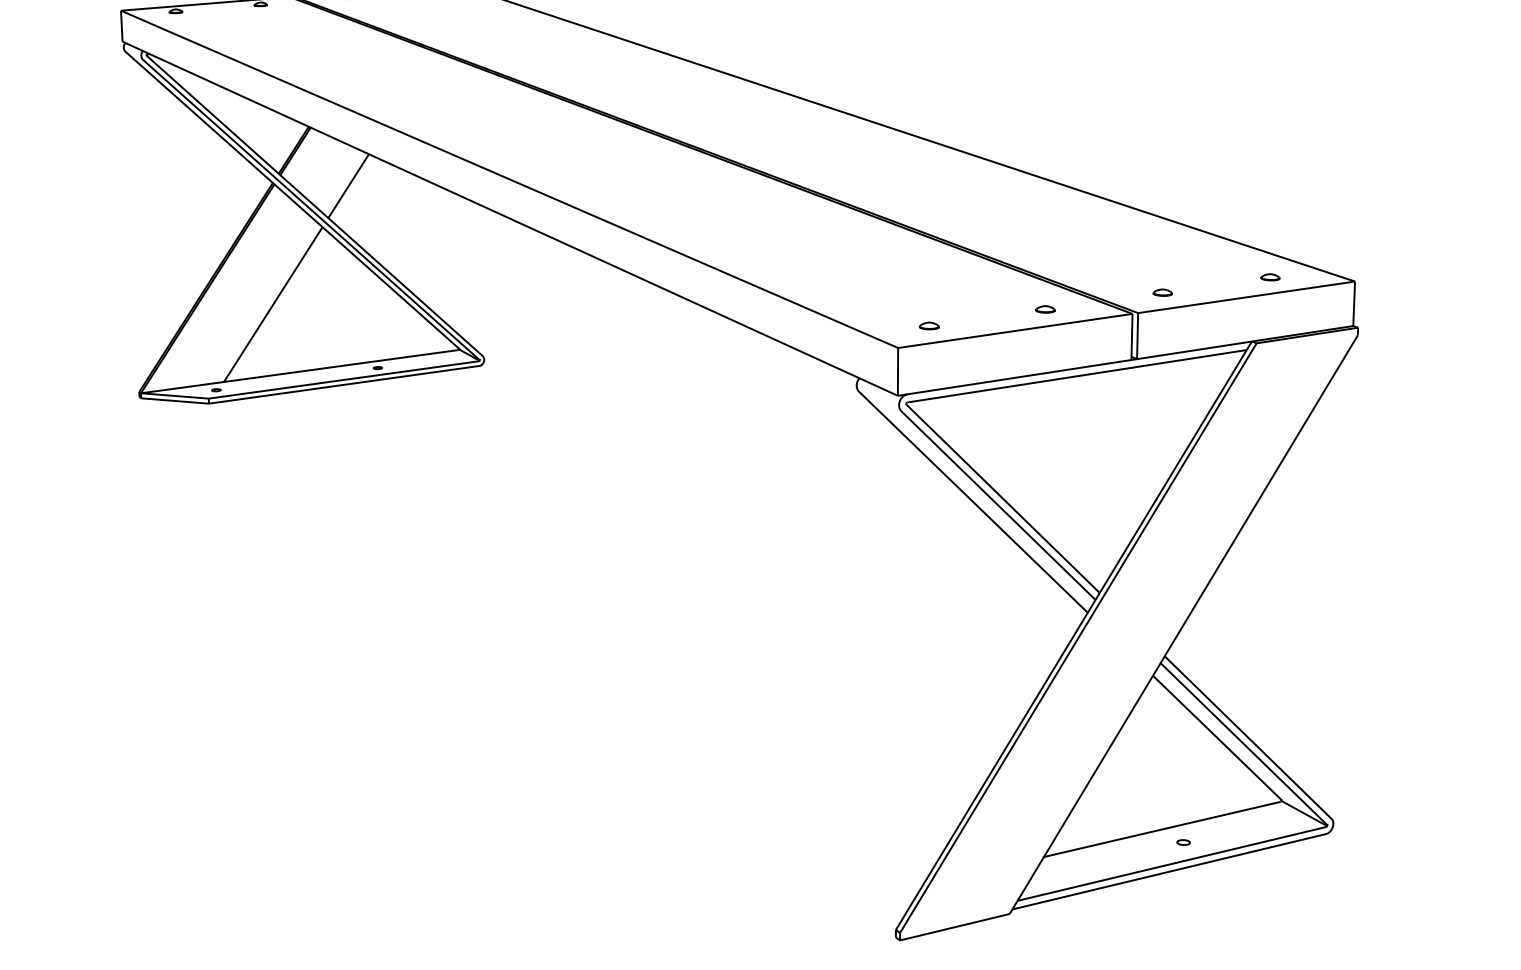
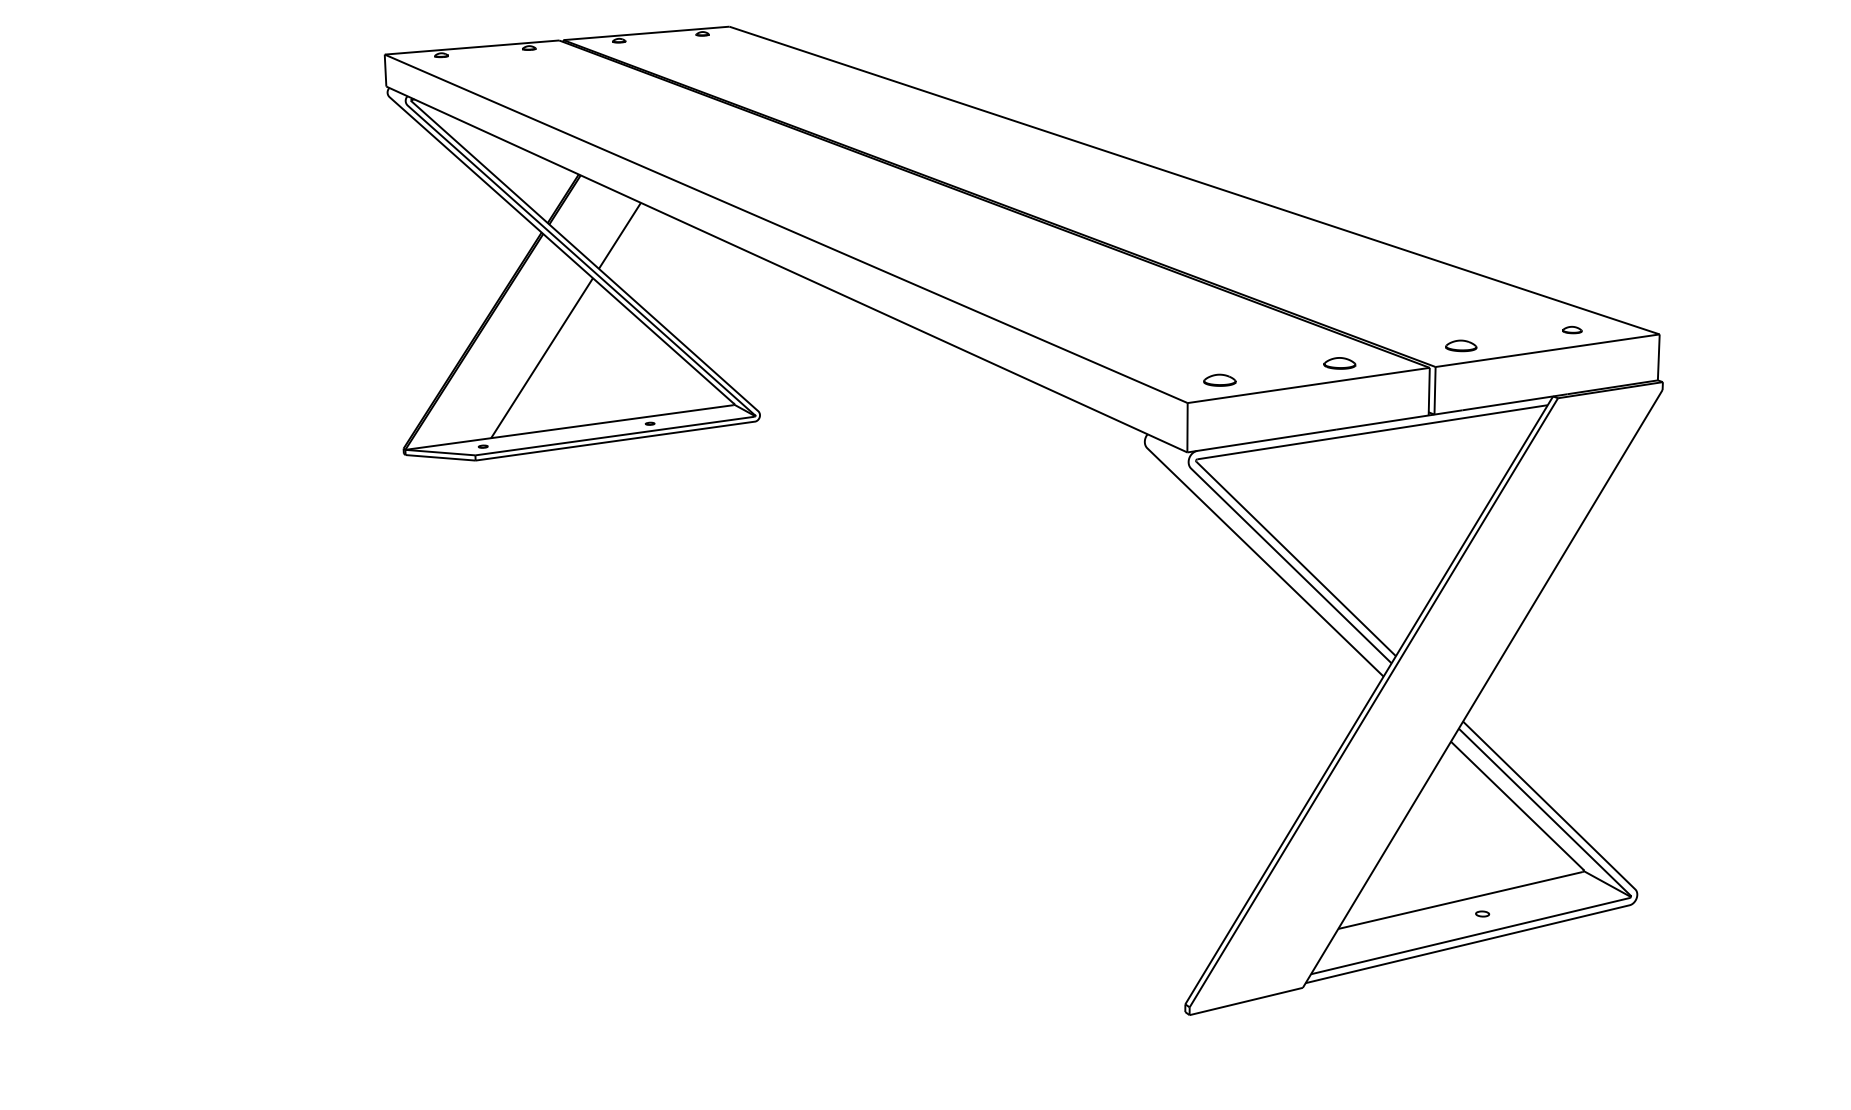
part: (1162, 292) -> (1460, 345), size x1.6
part: (1045, 308) -> (1339, 362), size x1.6
part: (928, 326) -> (1219, 380), size x1.6

